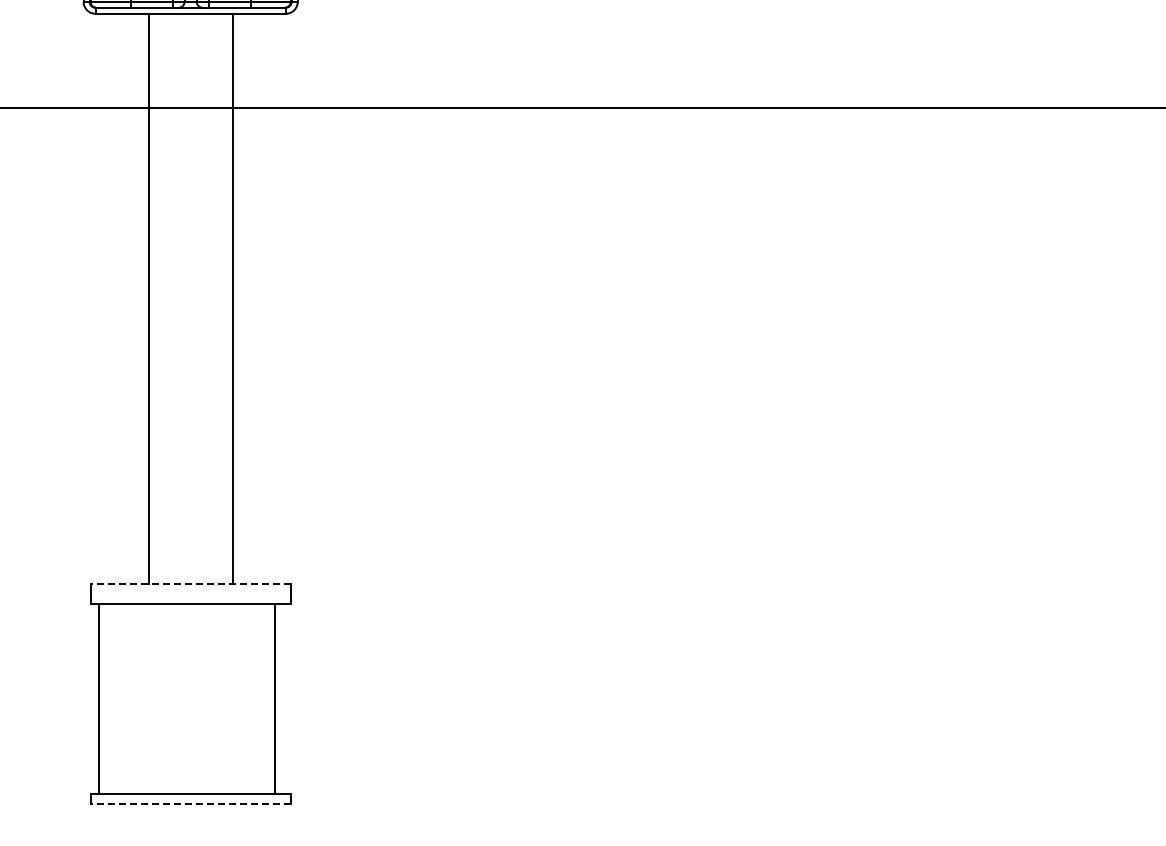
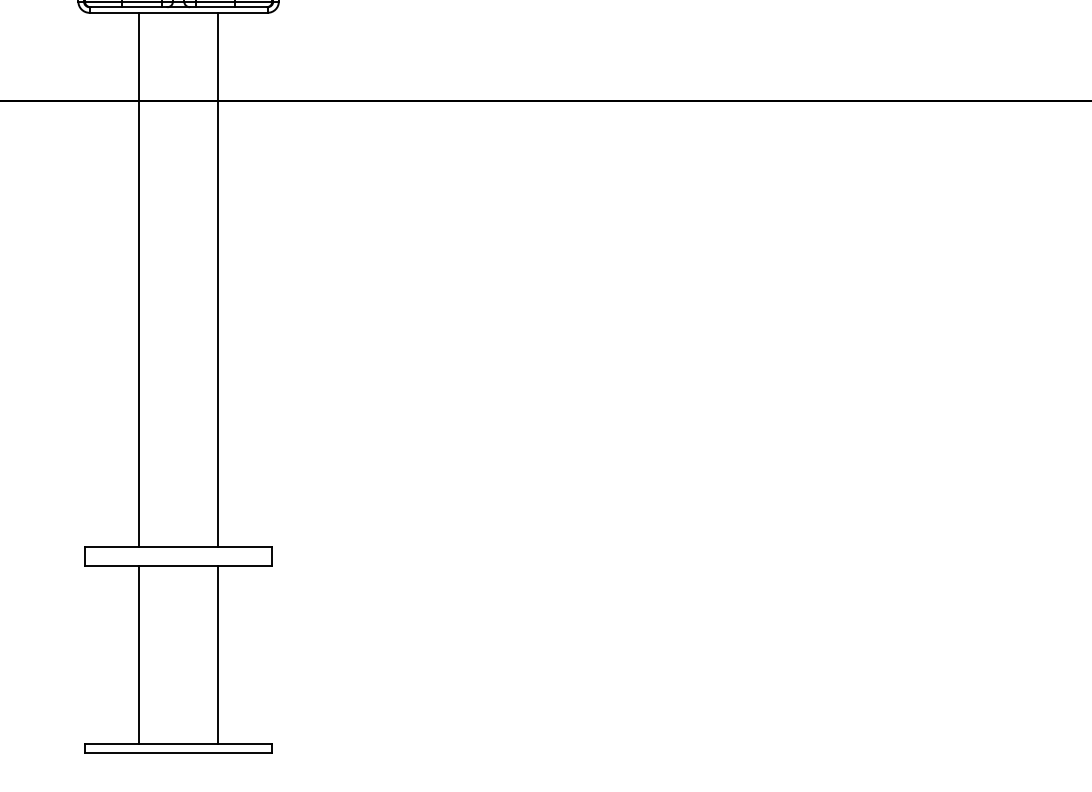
line: (190, 584) -> (178, 547), dashed -> solid
line: (98, 699) -> (139, 654), moved
line: (274, 699) -> (217, 654), moved
line: (190, 804) -> (178, 753), dashed -> solid

